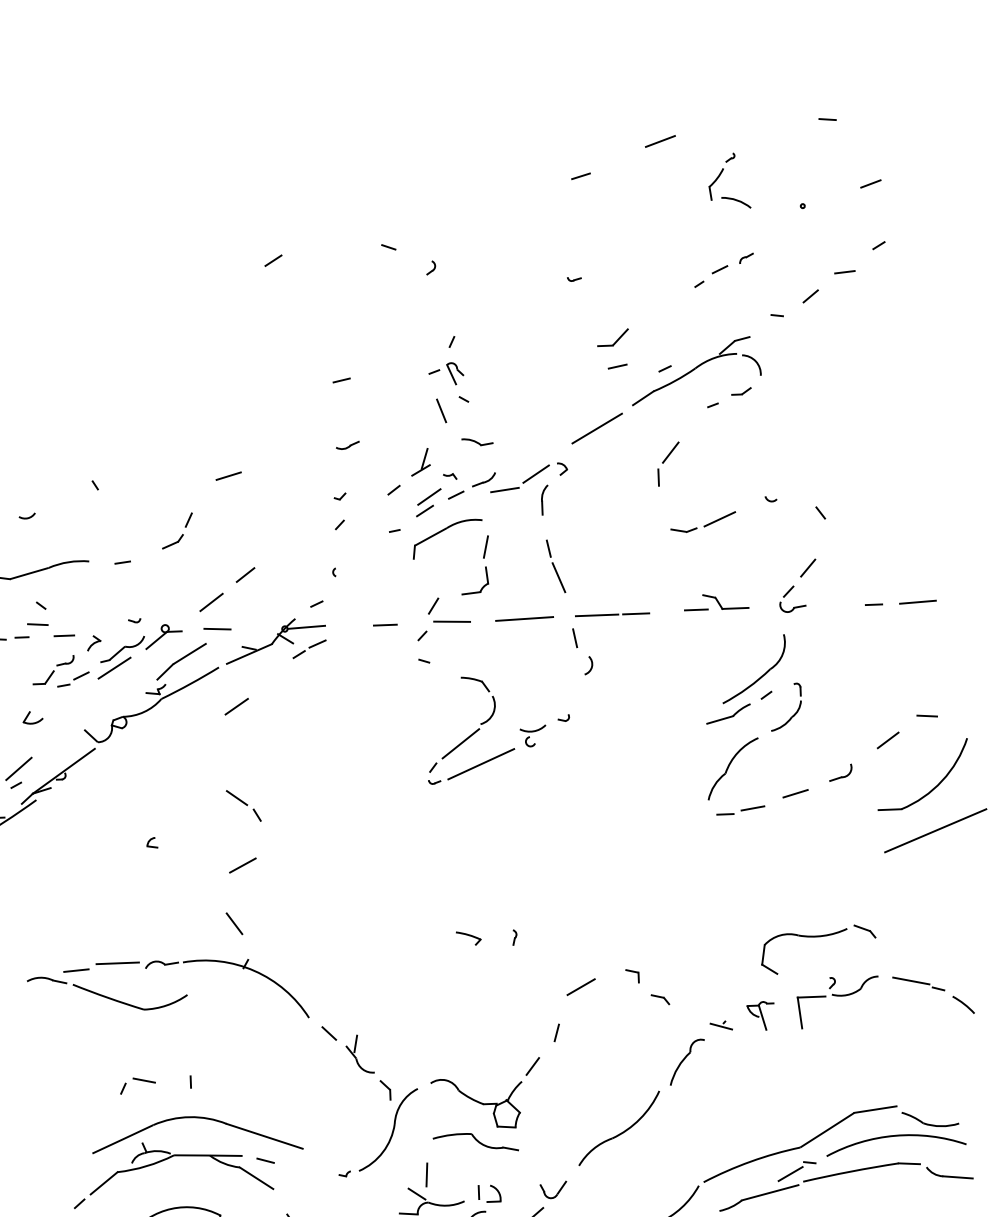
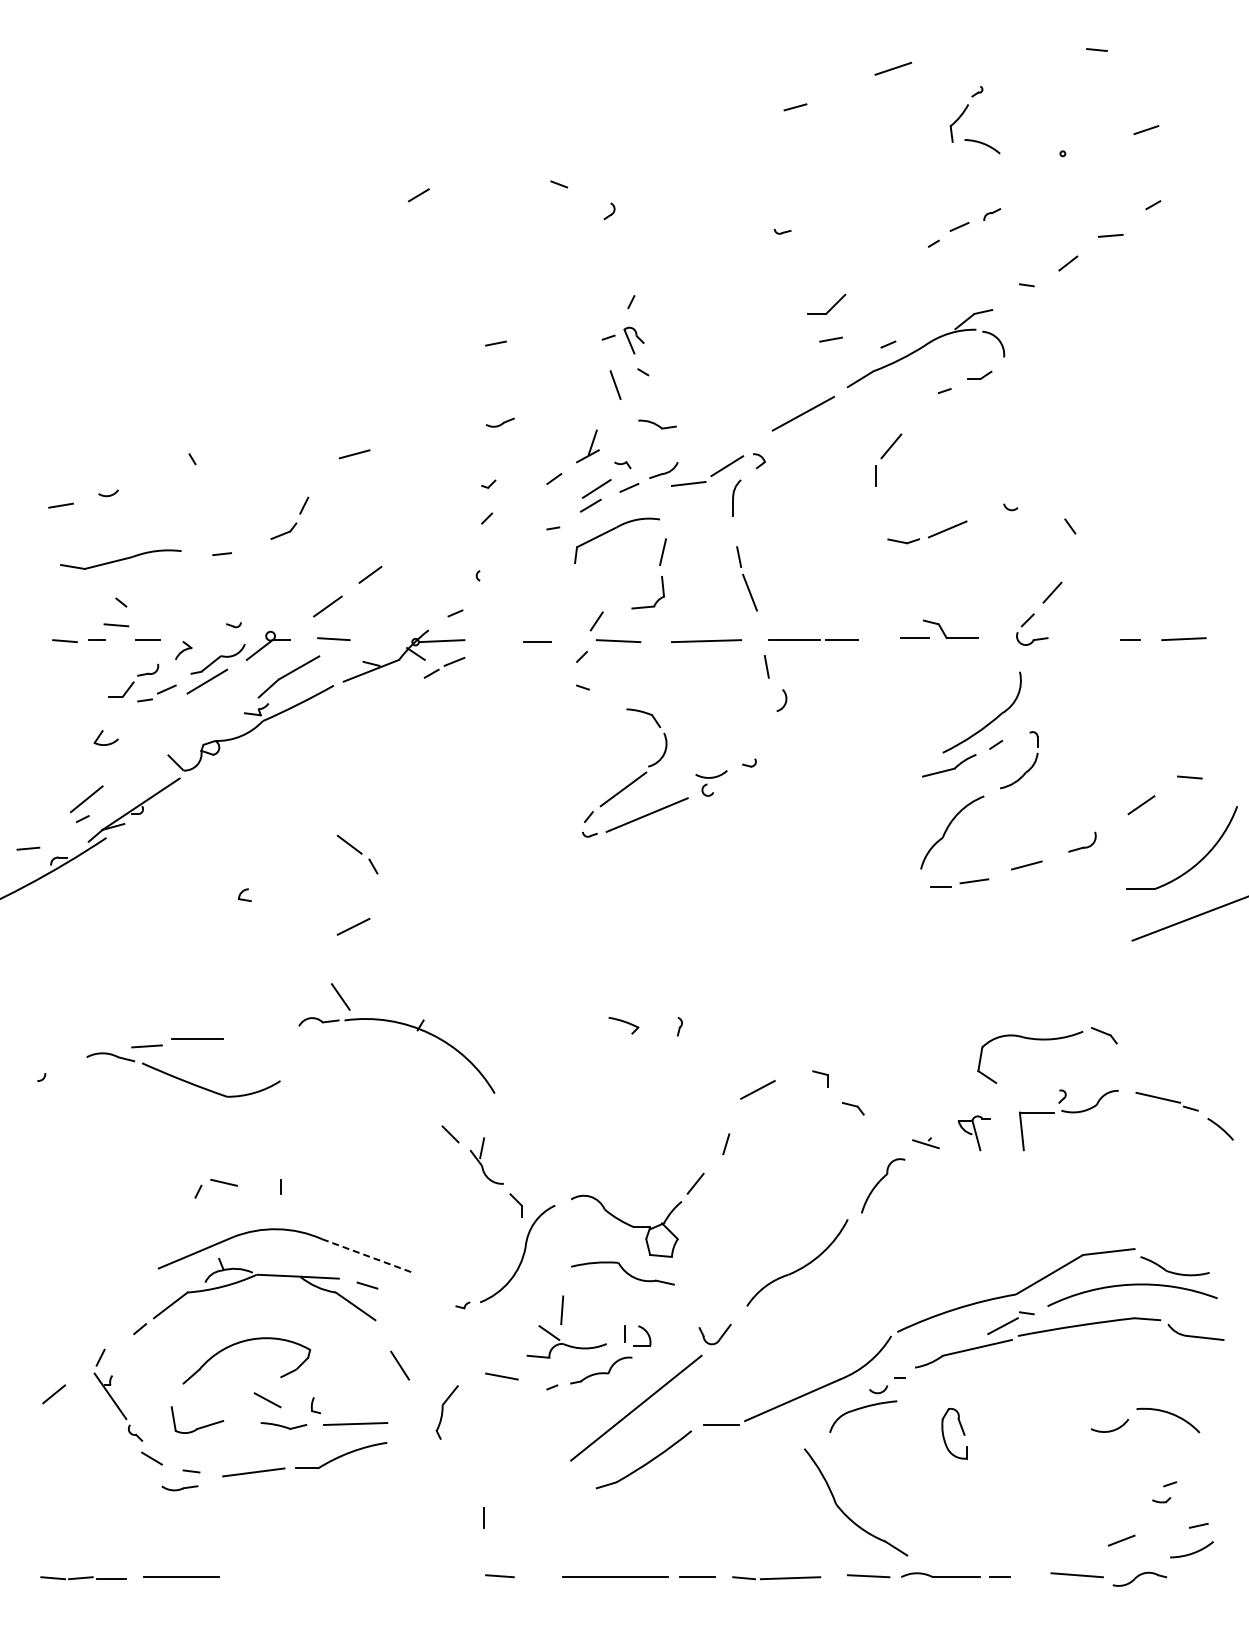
line: (236, 706) -> (353, 733), removed
part: (232, 964) -> (404, 1025), moved
line: (264, 1136) -> (367, 1256), solid -> dashed

